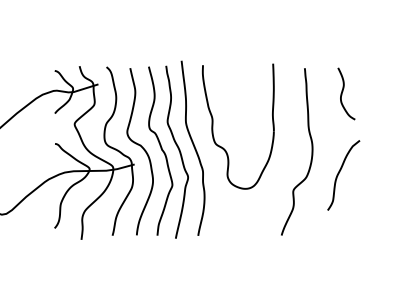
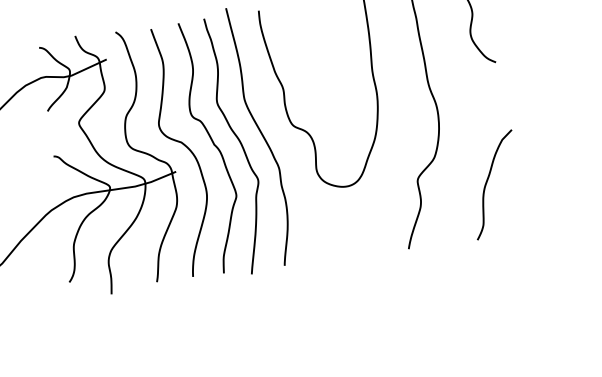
curve: (339, 173) -> (487, 182), moved

